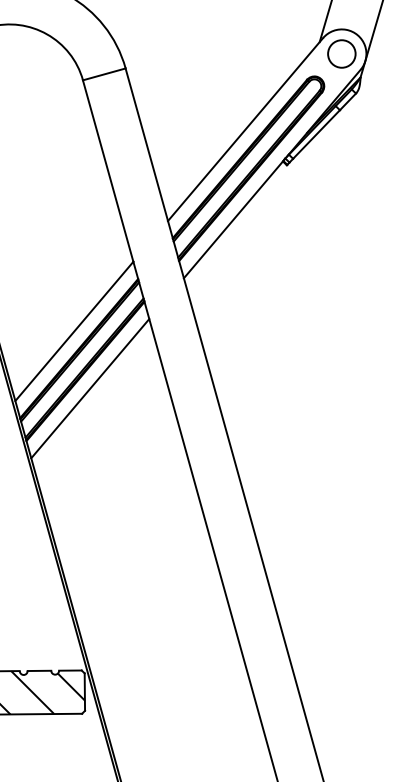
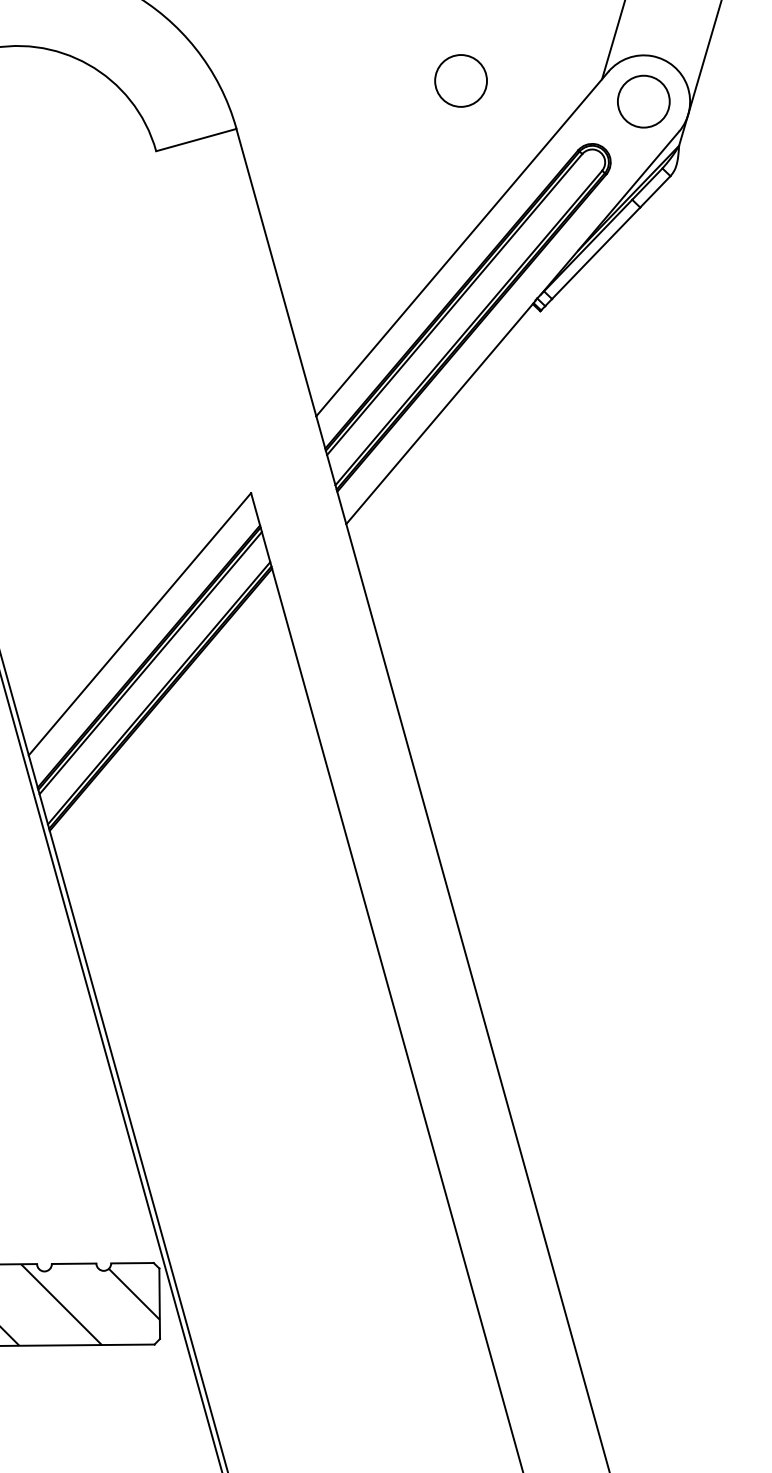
circle: (244, 42) -> (460, 79), added
line: (107, 170) -> (202, 321), removed
line: (90, 388) -> (170, 731), removed

